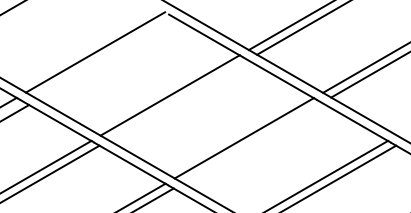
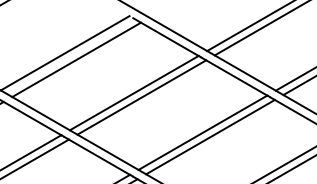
line: (107, 59) -> (76, 59), added
line: (177, 100) -> (141, 97), added
line: (252, 142) -> (210, 136), added

